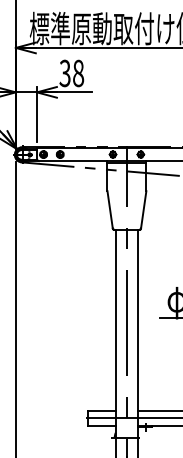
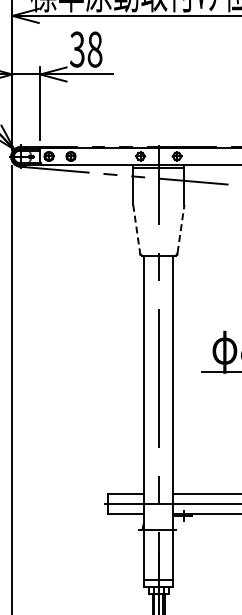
line: (109, 209) -> (136, 229), solid -> dashed
line: (144, 209) -> (181, 228), solid -> dashed

